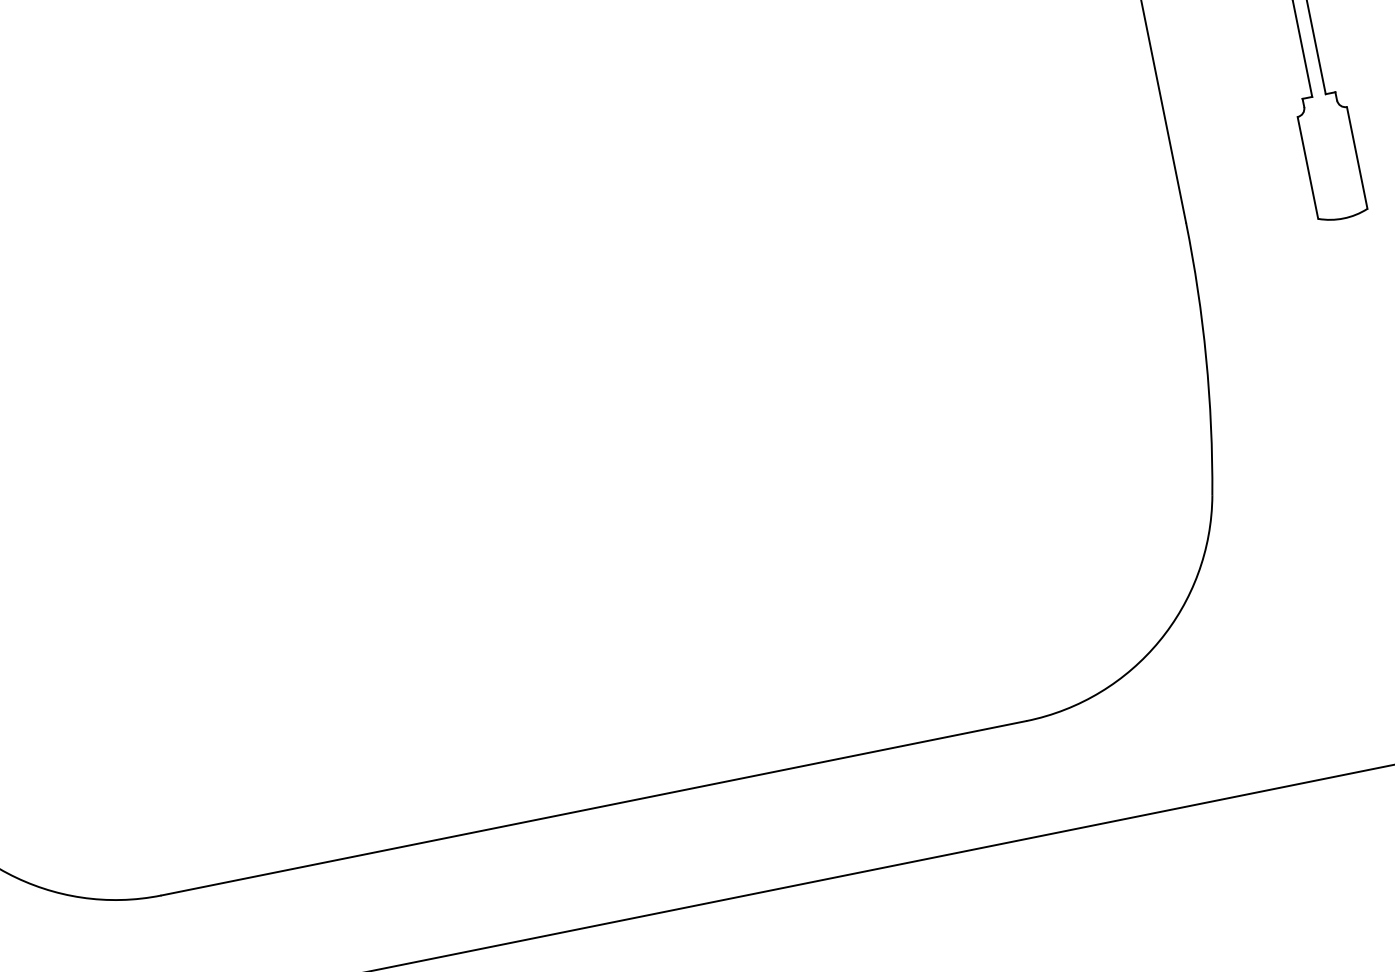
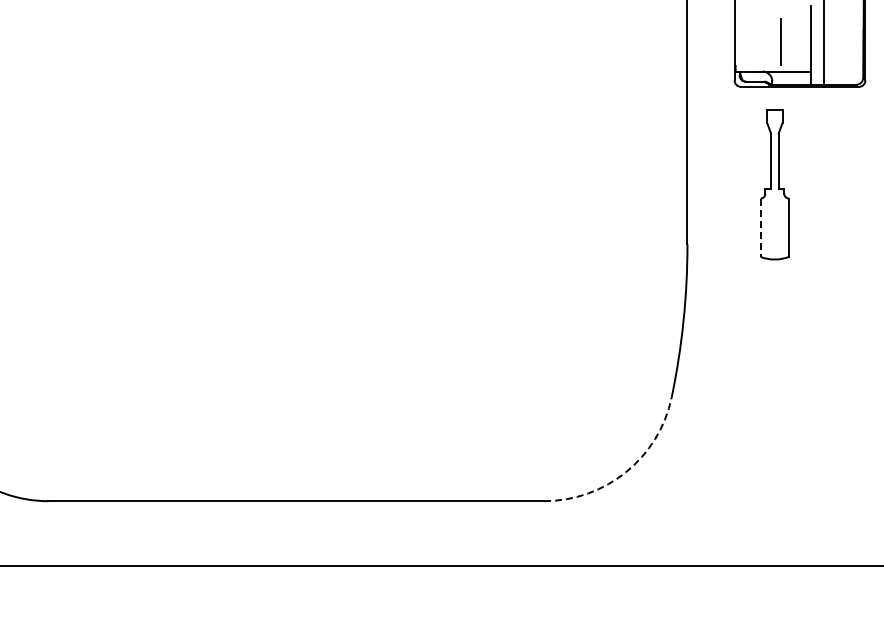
line: (1307, 169) -> (760, 228), solid -> dashed
arc: (1159, 640) -> (626, 471), solid -> dashed

